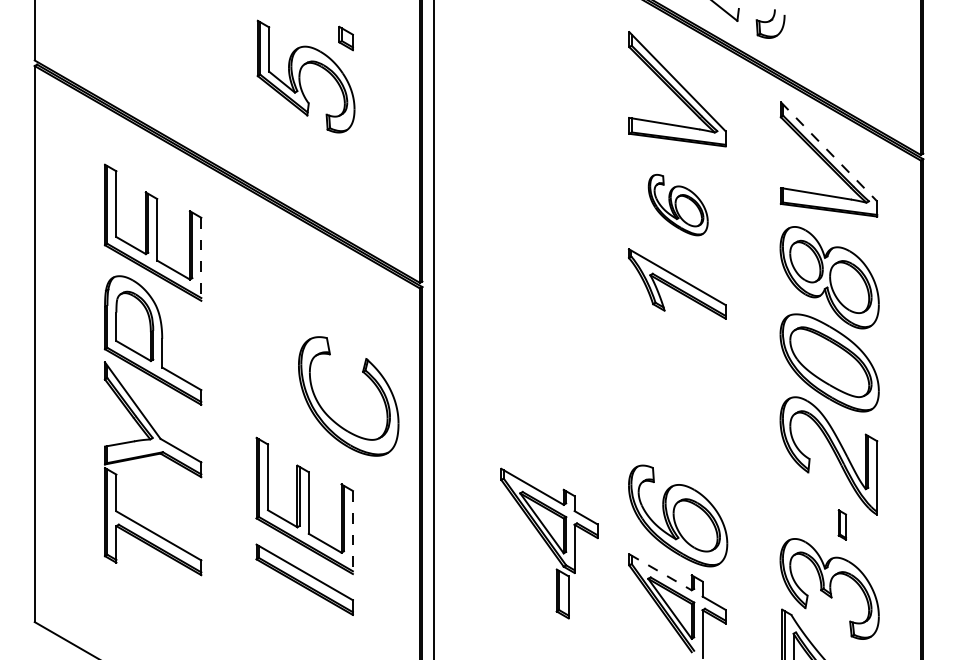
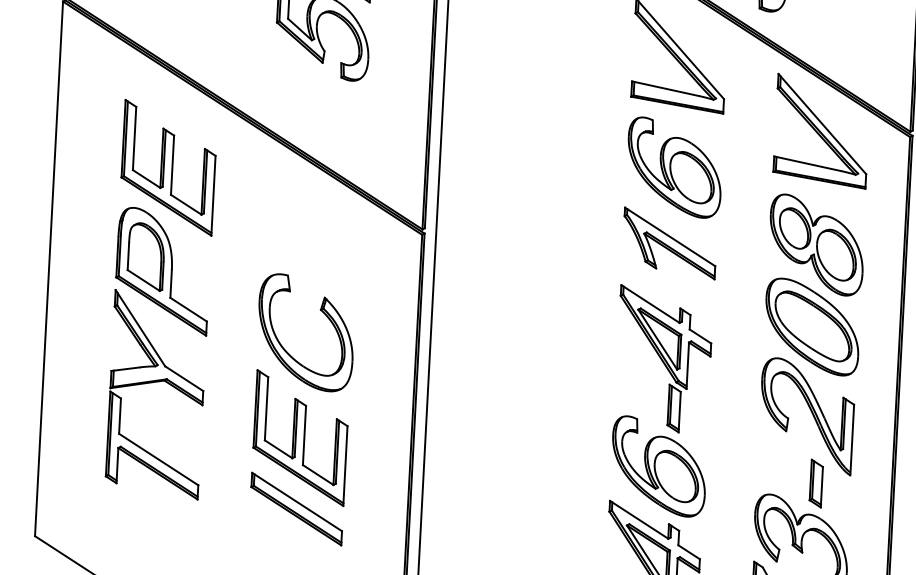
line: (829, 152) -> (822, 124), dashed -> solid
part: (678, 204) -> (674, 167), size x1.67
line: (201, 259) -> (213, 195), dashed -> solid
part: (367, 377) -> (324, 315), moved
part: (842, 524) -> (816, 483), size x1.67
line: (352, 532) -> (345, 466), dashed -> solid
part: (549, 543) -> (663, 359), moved
line: (660, 572) -> (639, 520), dashed -> solid

